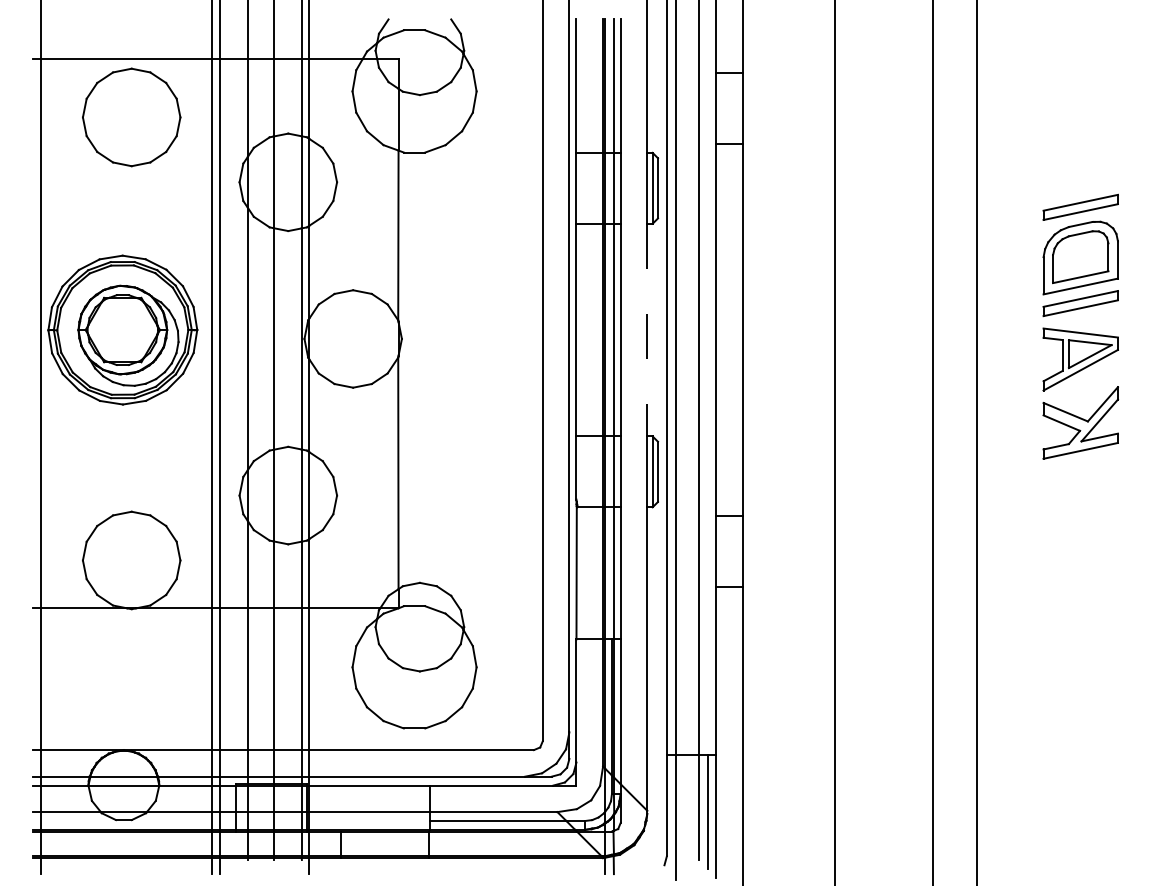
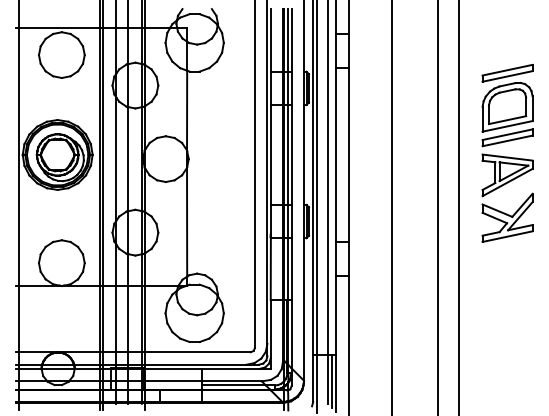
part: (1080, 326) -> (507, 153), size x1.43
line: (648, 329) -> (304, 154), dashed -> solid

